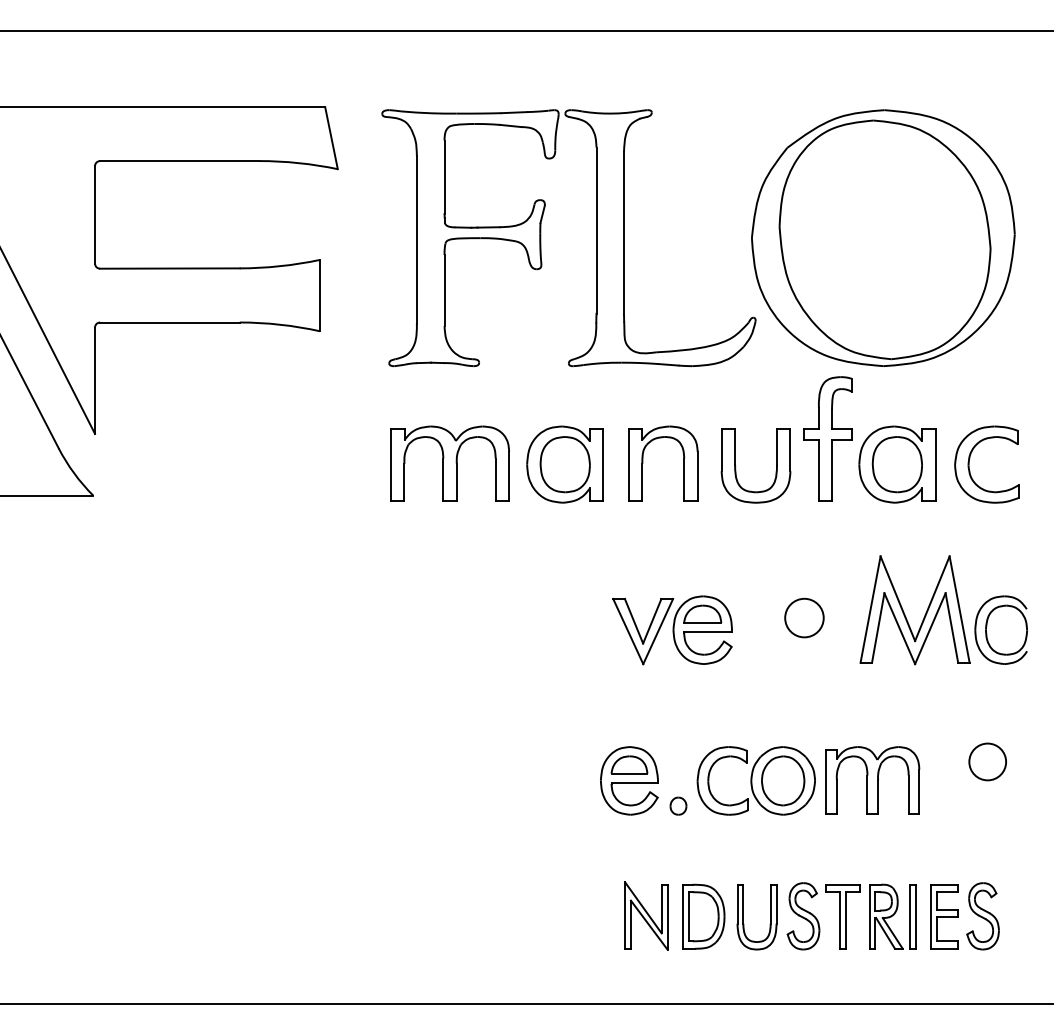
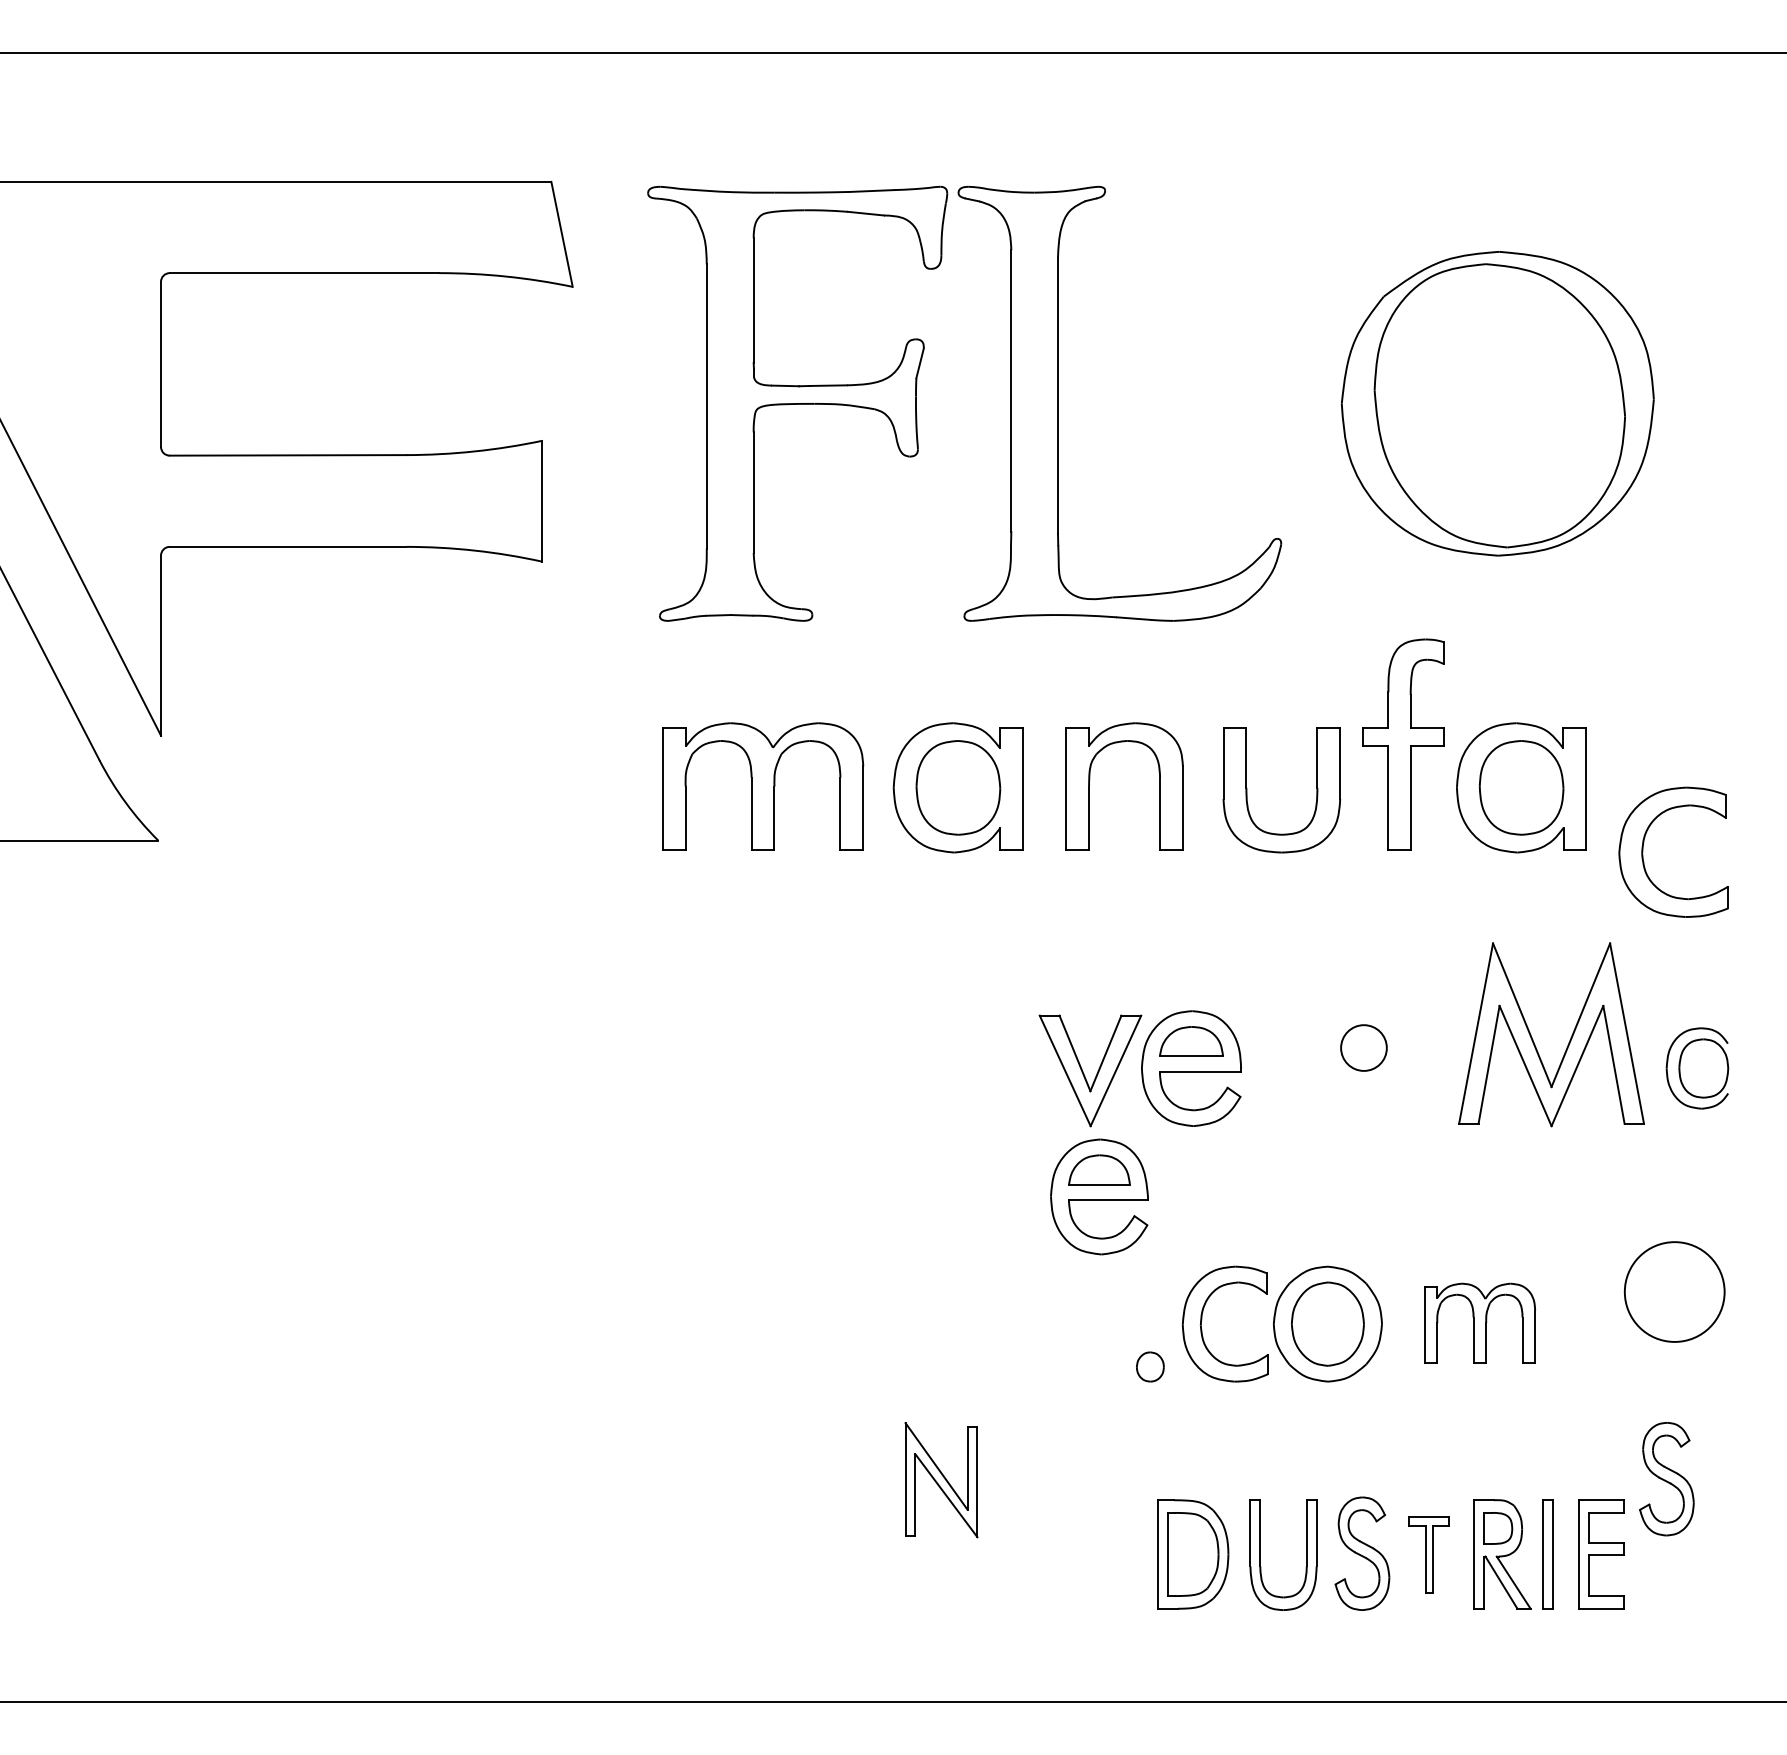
part: (883, 237) -> (1497, 402), size x0.7
part: (969, 464) -> (1643, 852), moved
circle: (804, 617) -> (1364, 1047), size x0.7
part: (1000, 629) -> (1696, 1067), size x0.7
circle: (987, 761) -> (1674, 1291), size x1.6
part: (629, 780) -> (1099, 1196), moved
part: (872, 780) -> (1479, 1323), size x0.7
part: (646, 915) -> (941, 1479), moved
part: (842, 916) -> (1428, 1554), size x0.7
part: (982, 916) -> (1665, 1479), moved

